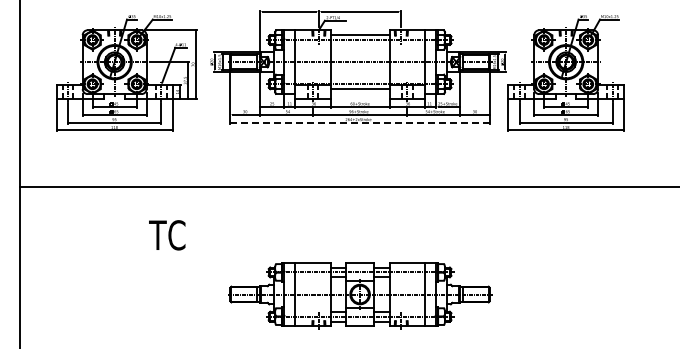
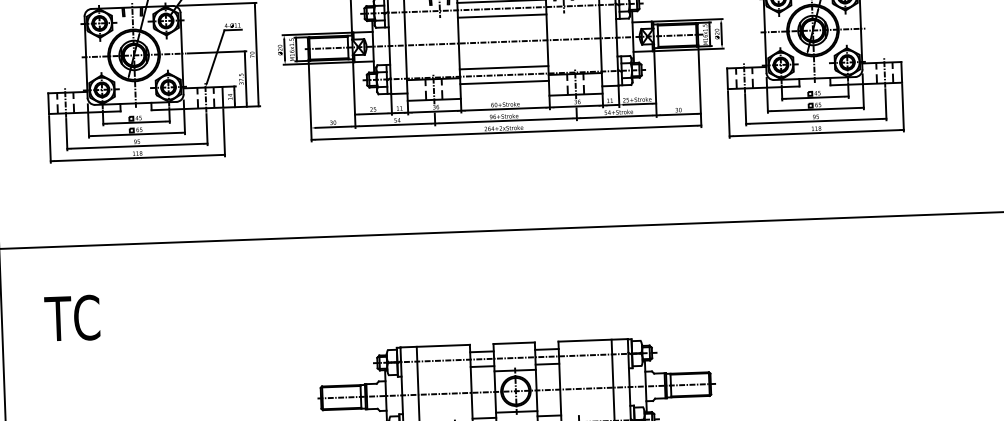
line: (359, 45) -> (501, 16), added
line: (359, 79) -> (503, 67), added
line: (360, 122) -> (507, 132), dashed -> solid
text: (167, 235) -> (72, 318), moved

